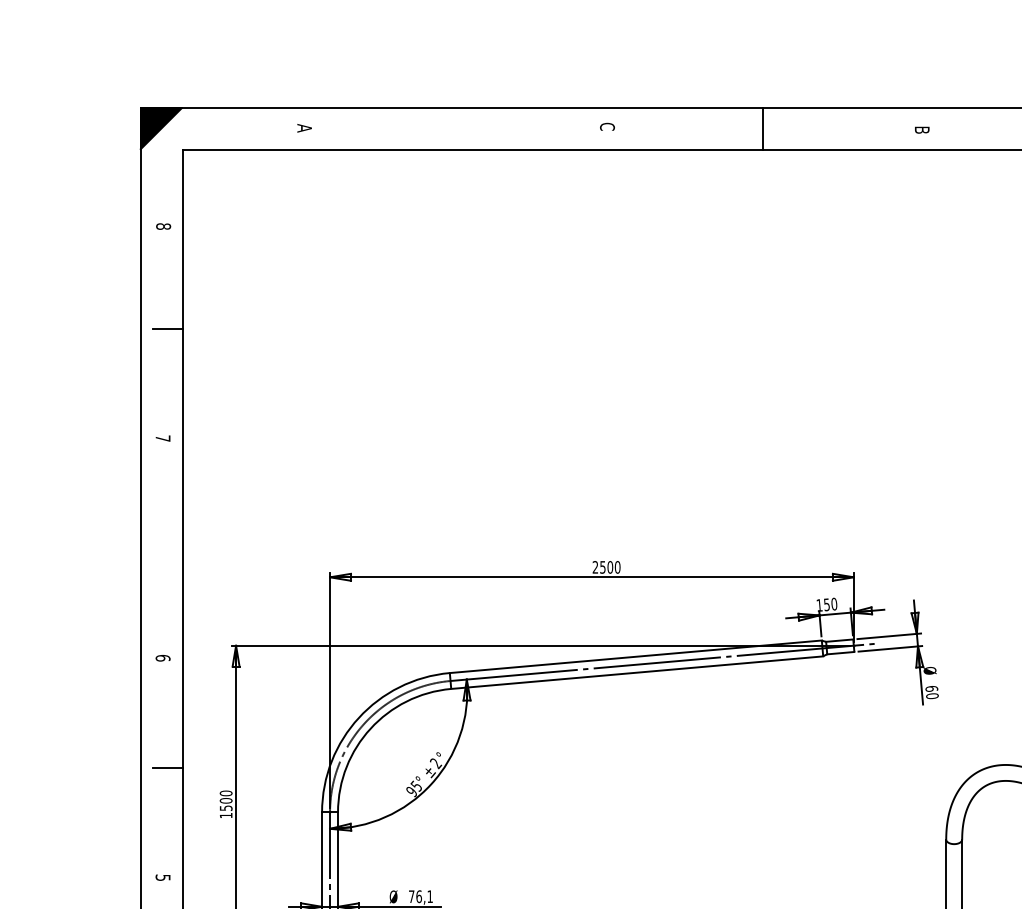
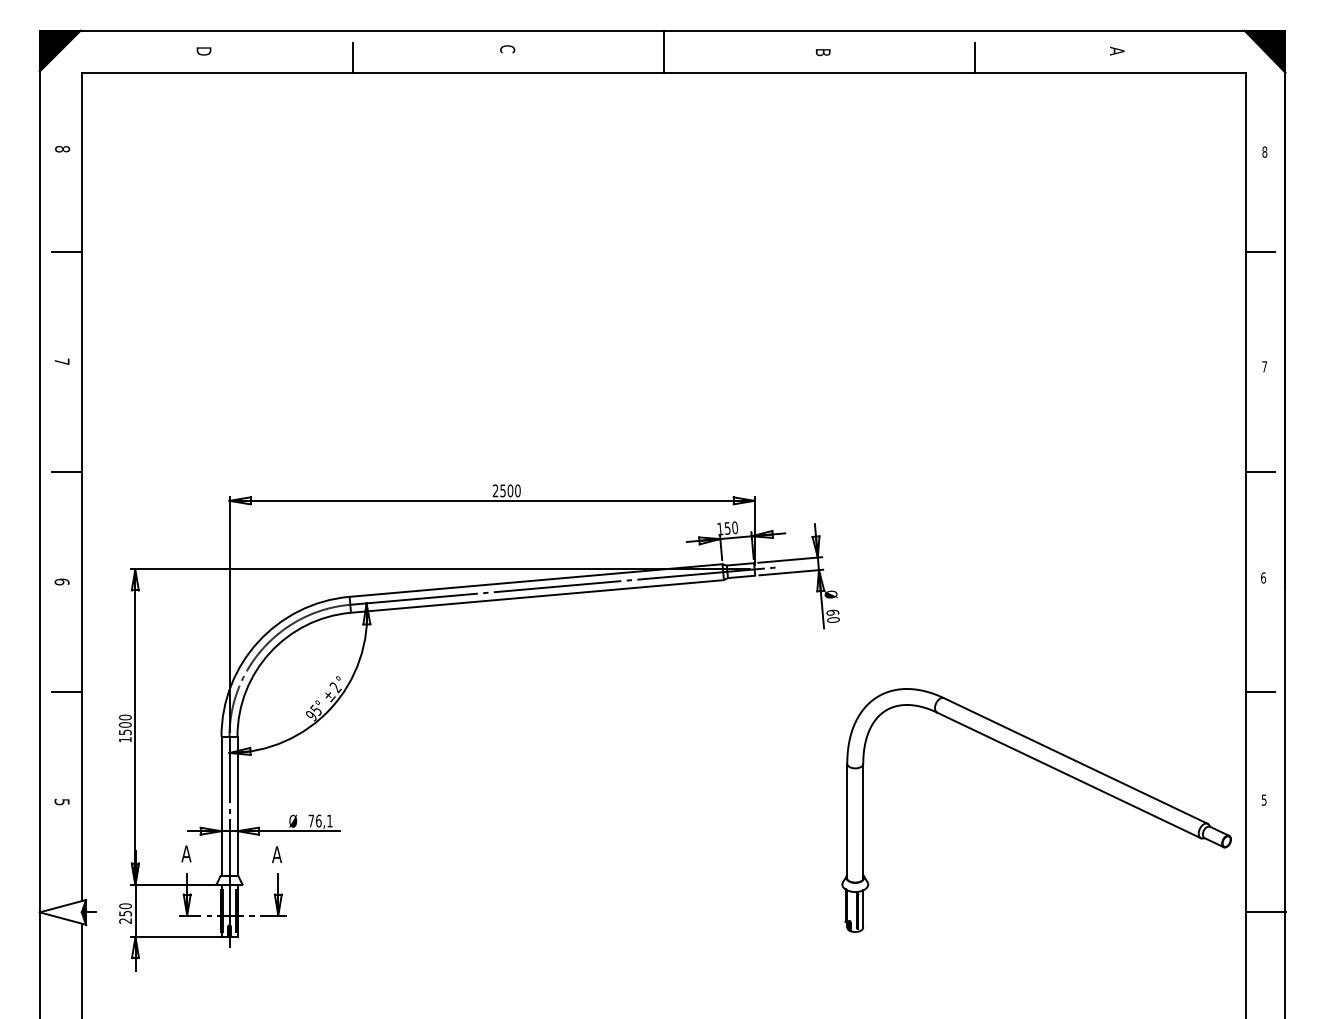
text: (304, 128) -> (203, 50), A -> D
line: (452, 135) -> (352, 57), added
line: (167, 549) -> (66, 472), added

